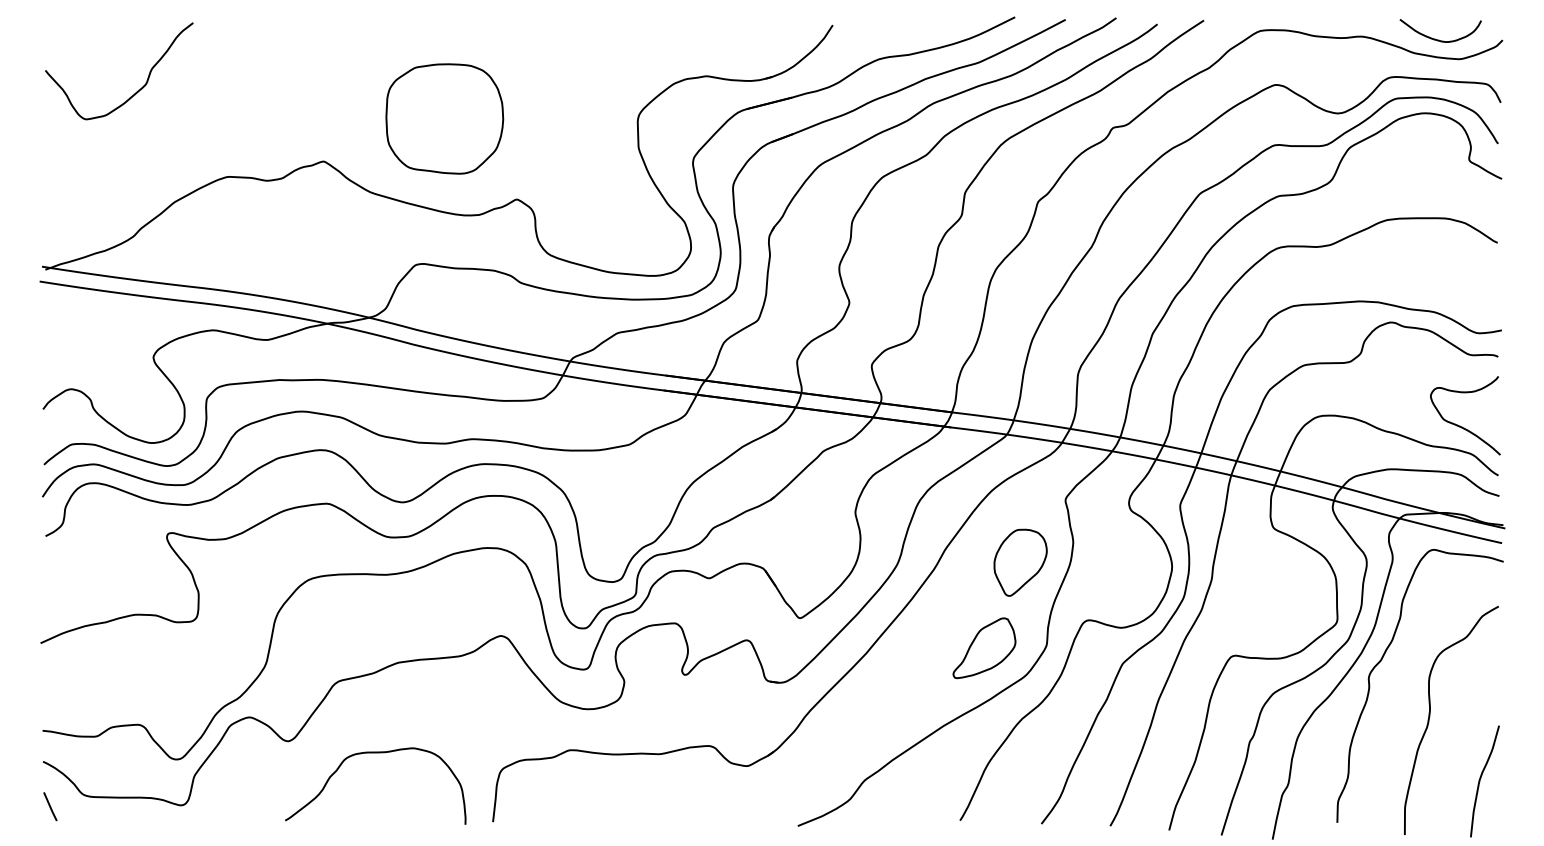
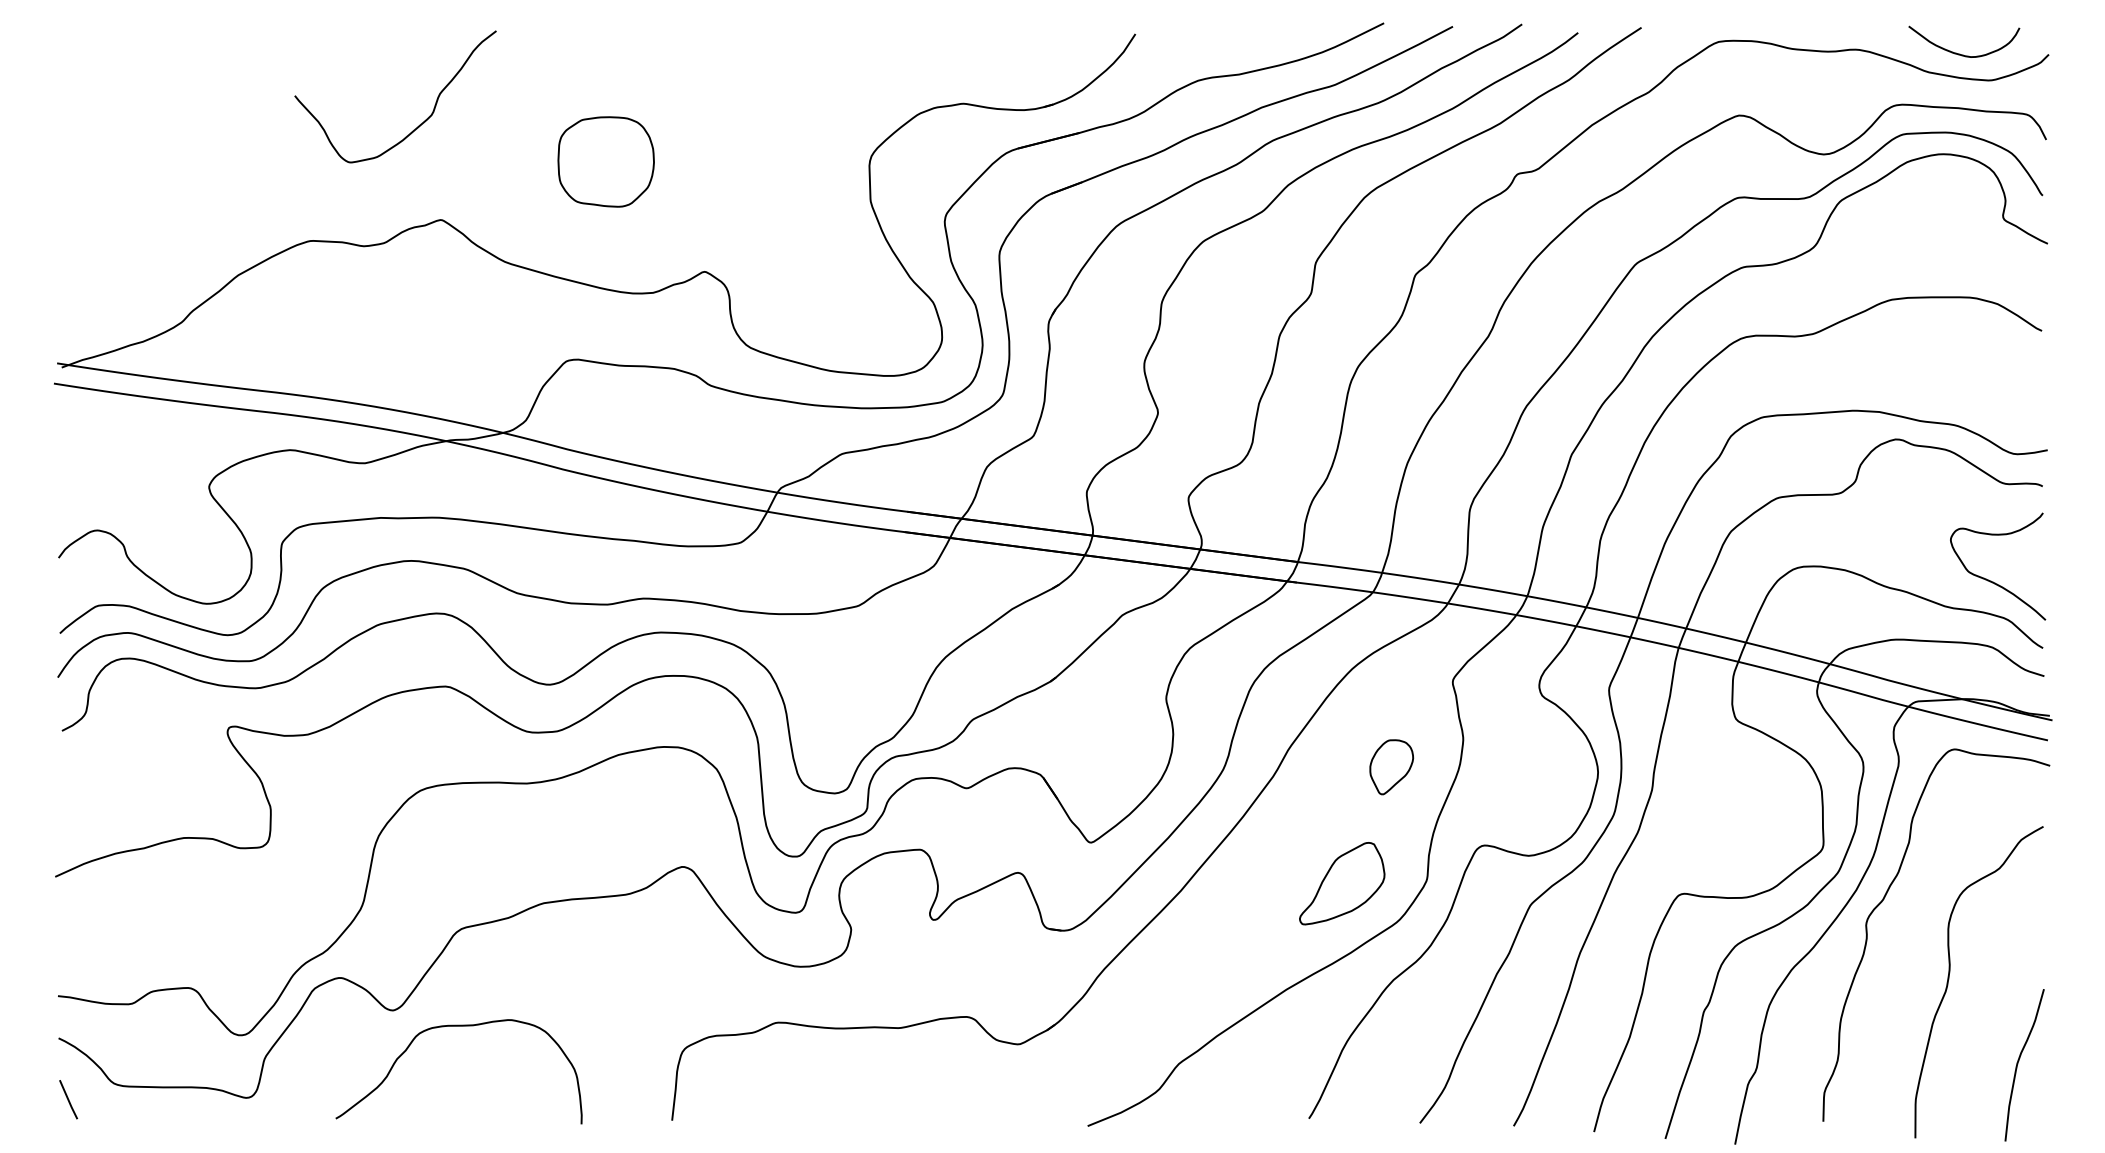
curve: (137, 90) -> (420, 123), moved
part: (444, 118) -> (605, 161), size x0.6
part: (1020, 563) -> (1391, 767), size x0.6
curve: (375, 753) -> (458, 1026), moved

